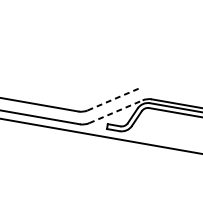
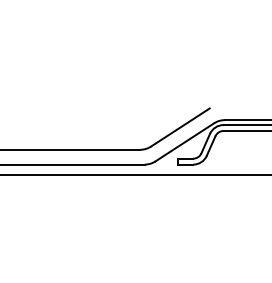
line: (114, 99) -> (180, 127), dashed -> solid
line: (116, 112) -> (185, 142), dashed -> solid

